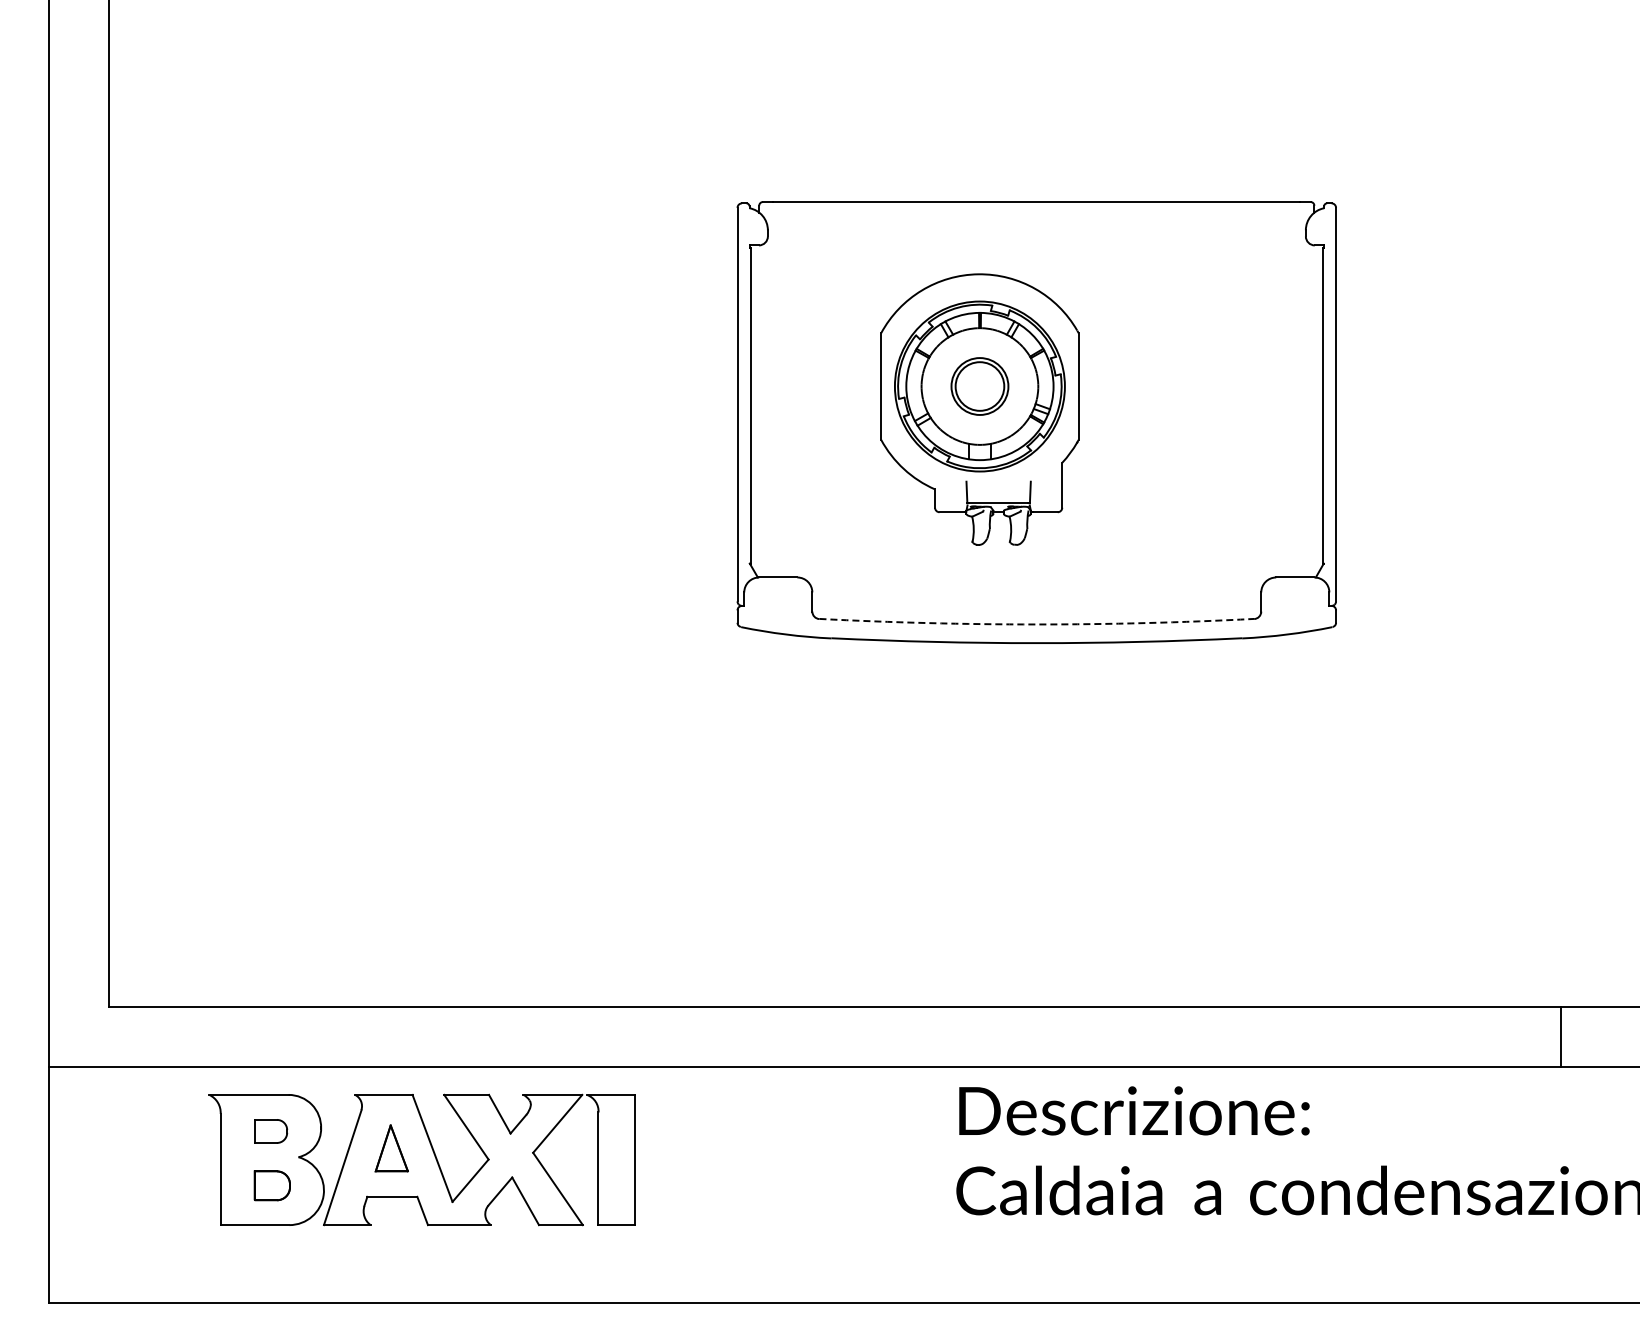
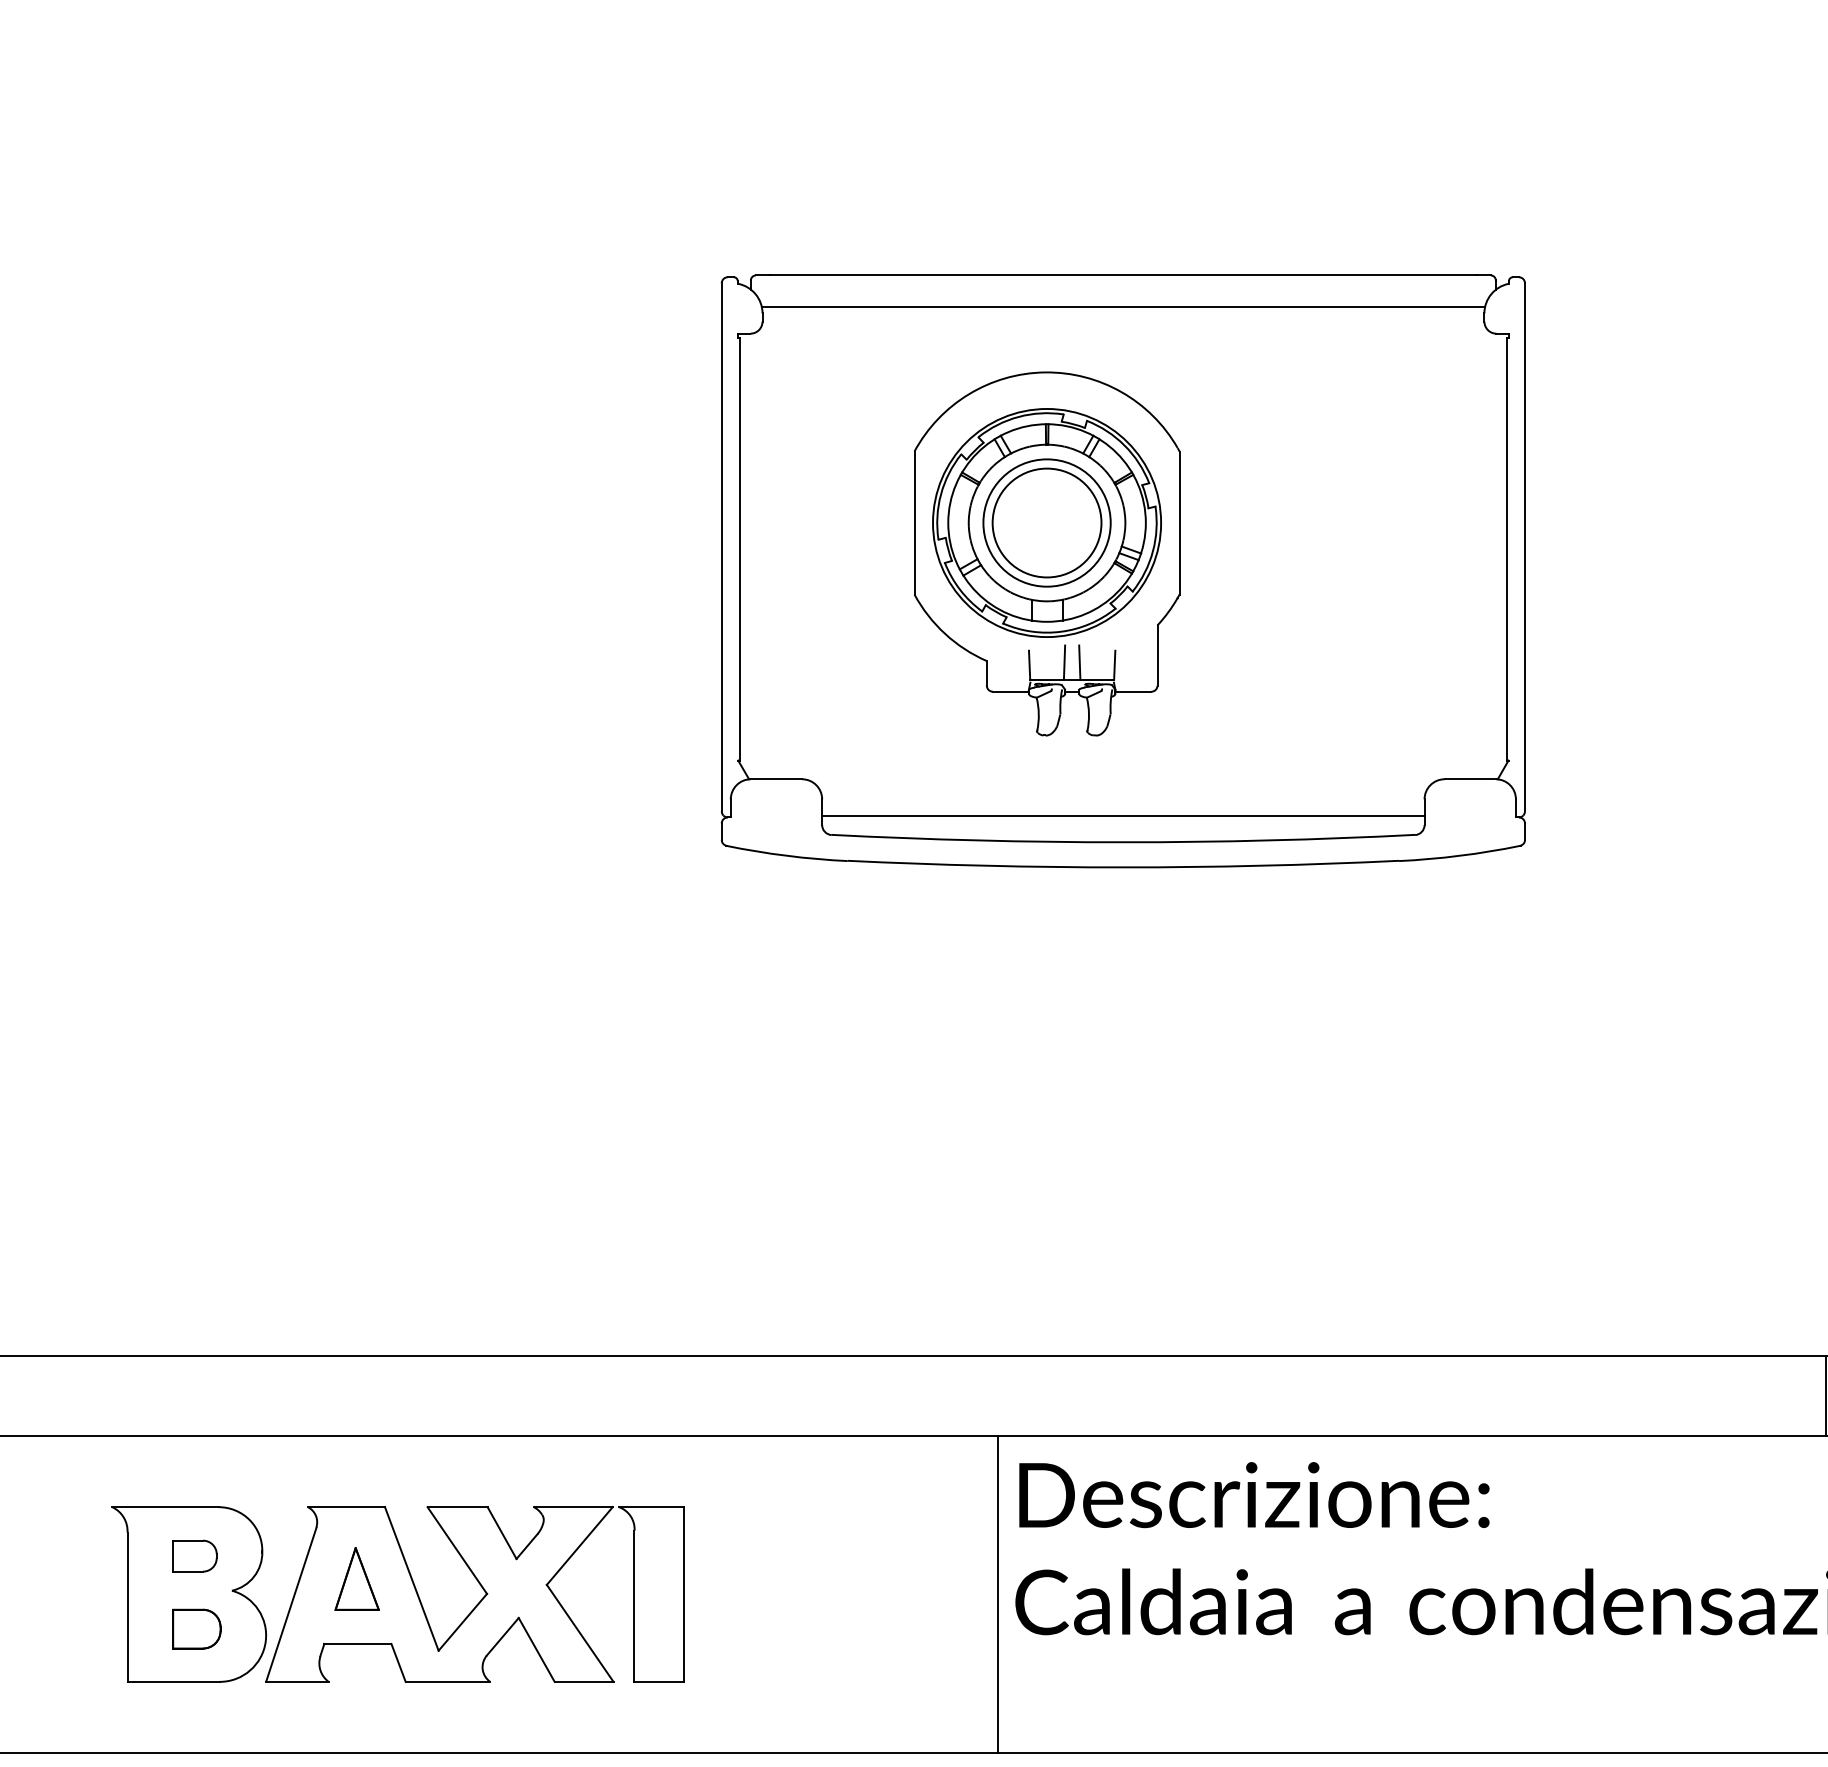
line: (1036, 225) -> (1122, 306), added
part: (979, 386) -> (1046, 522), size x1.67
line: (992, 490) -> (1063, 662), added
line: (1003, 490) -> (1078, 662), added
line: (1036, 604) -> (1122, 815), added
arc: (1036, 624) -> (1122, 842), dashed -> solid
part: (421, 1159) -> (396, 1593), moved
line: (943, 1184) -> (998, 1593), added

